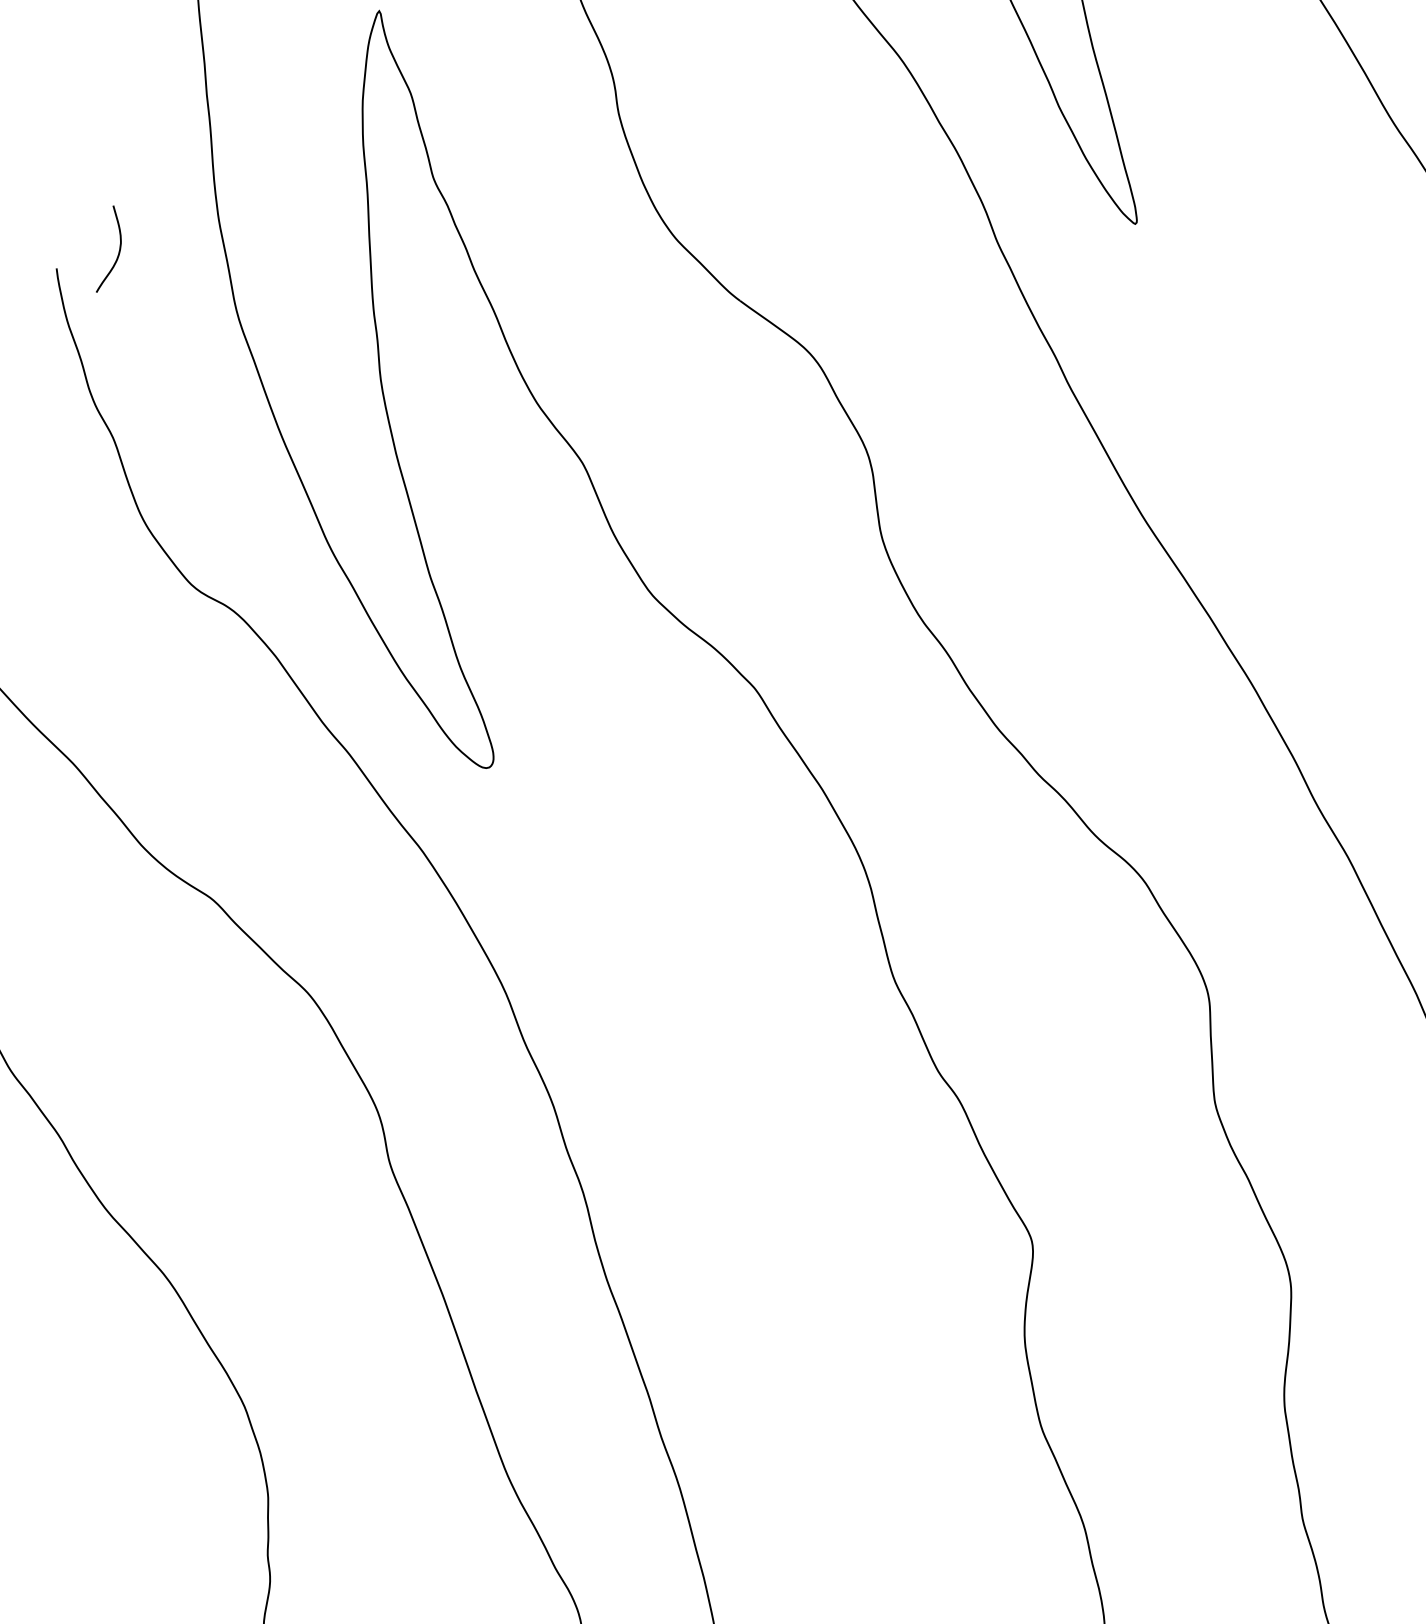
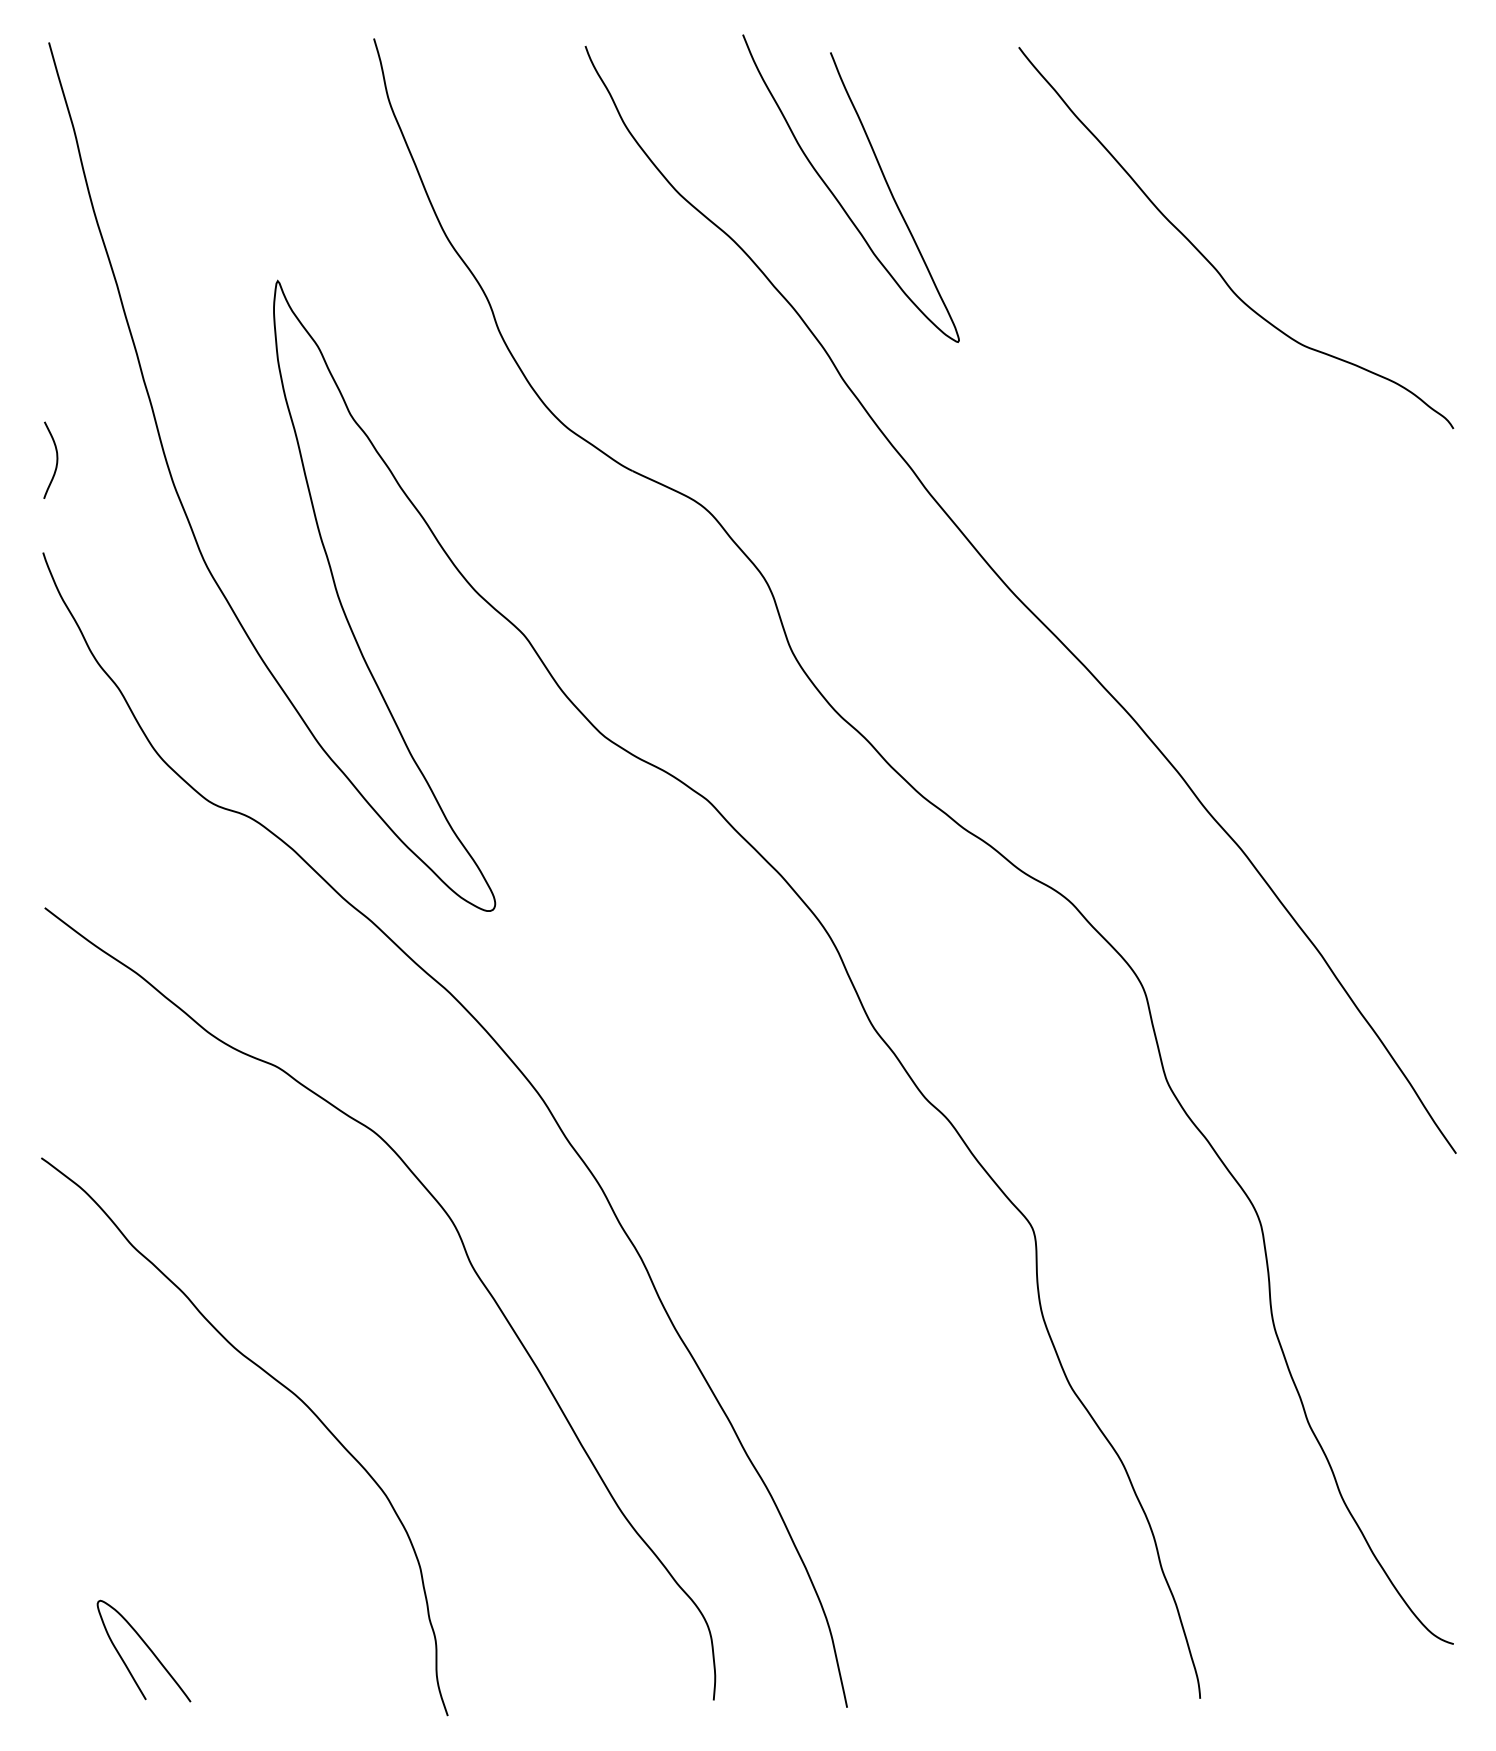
curve: (118, 250) -> (56, 459), moved

